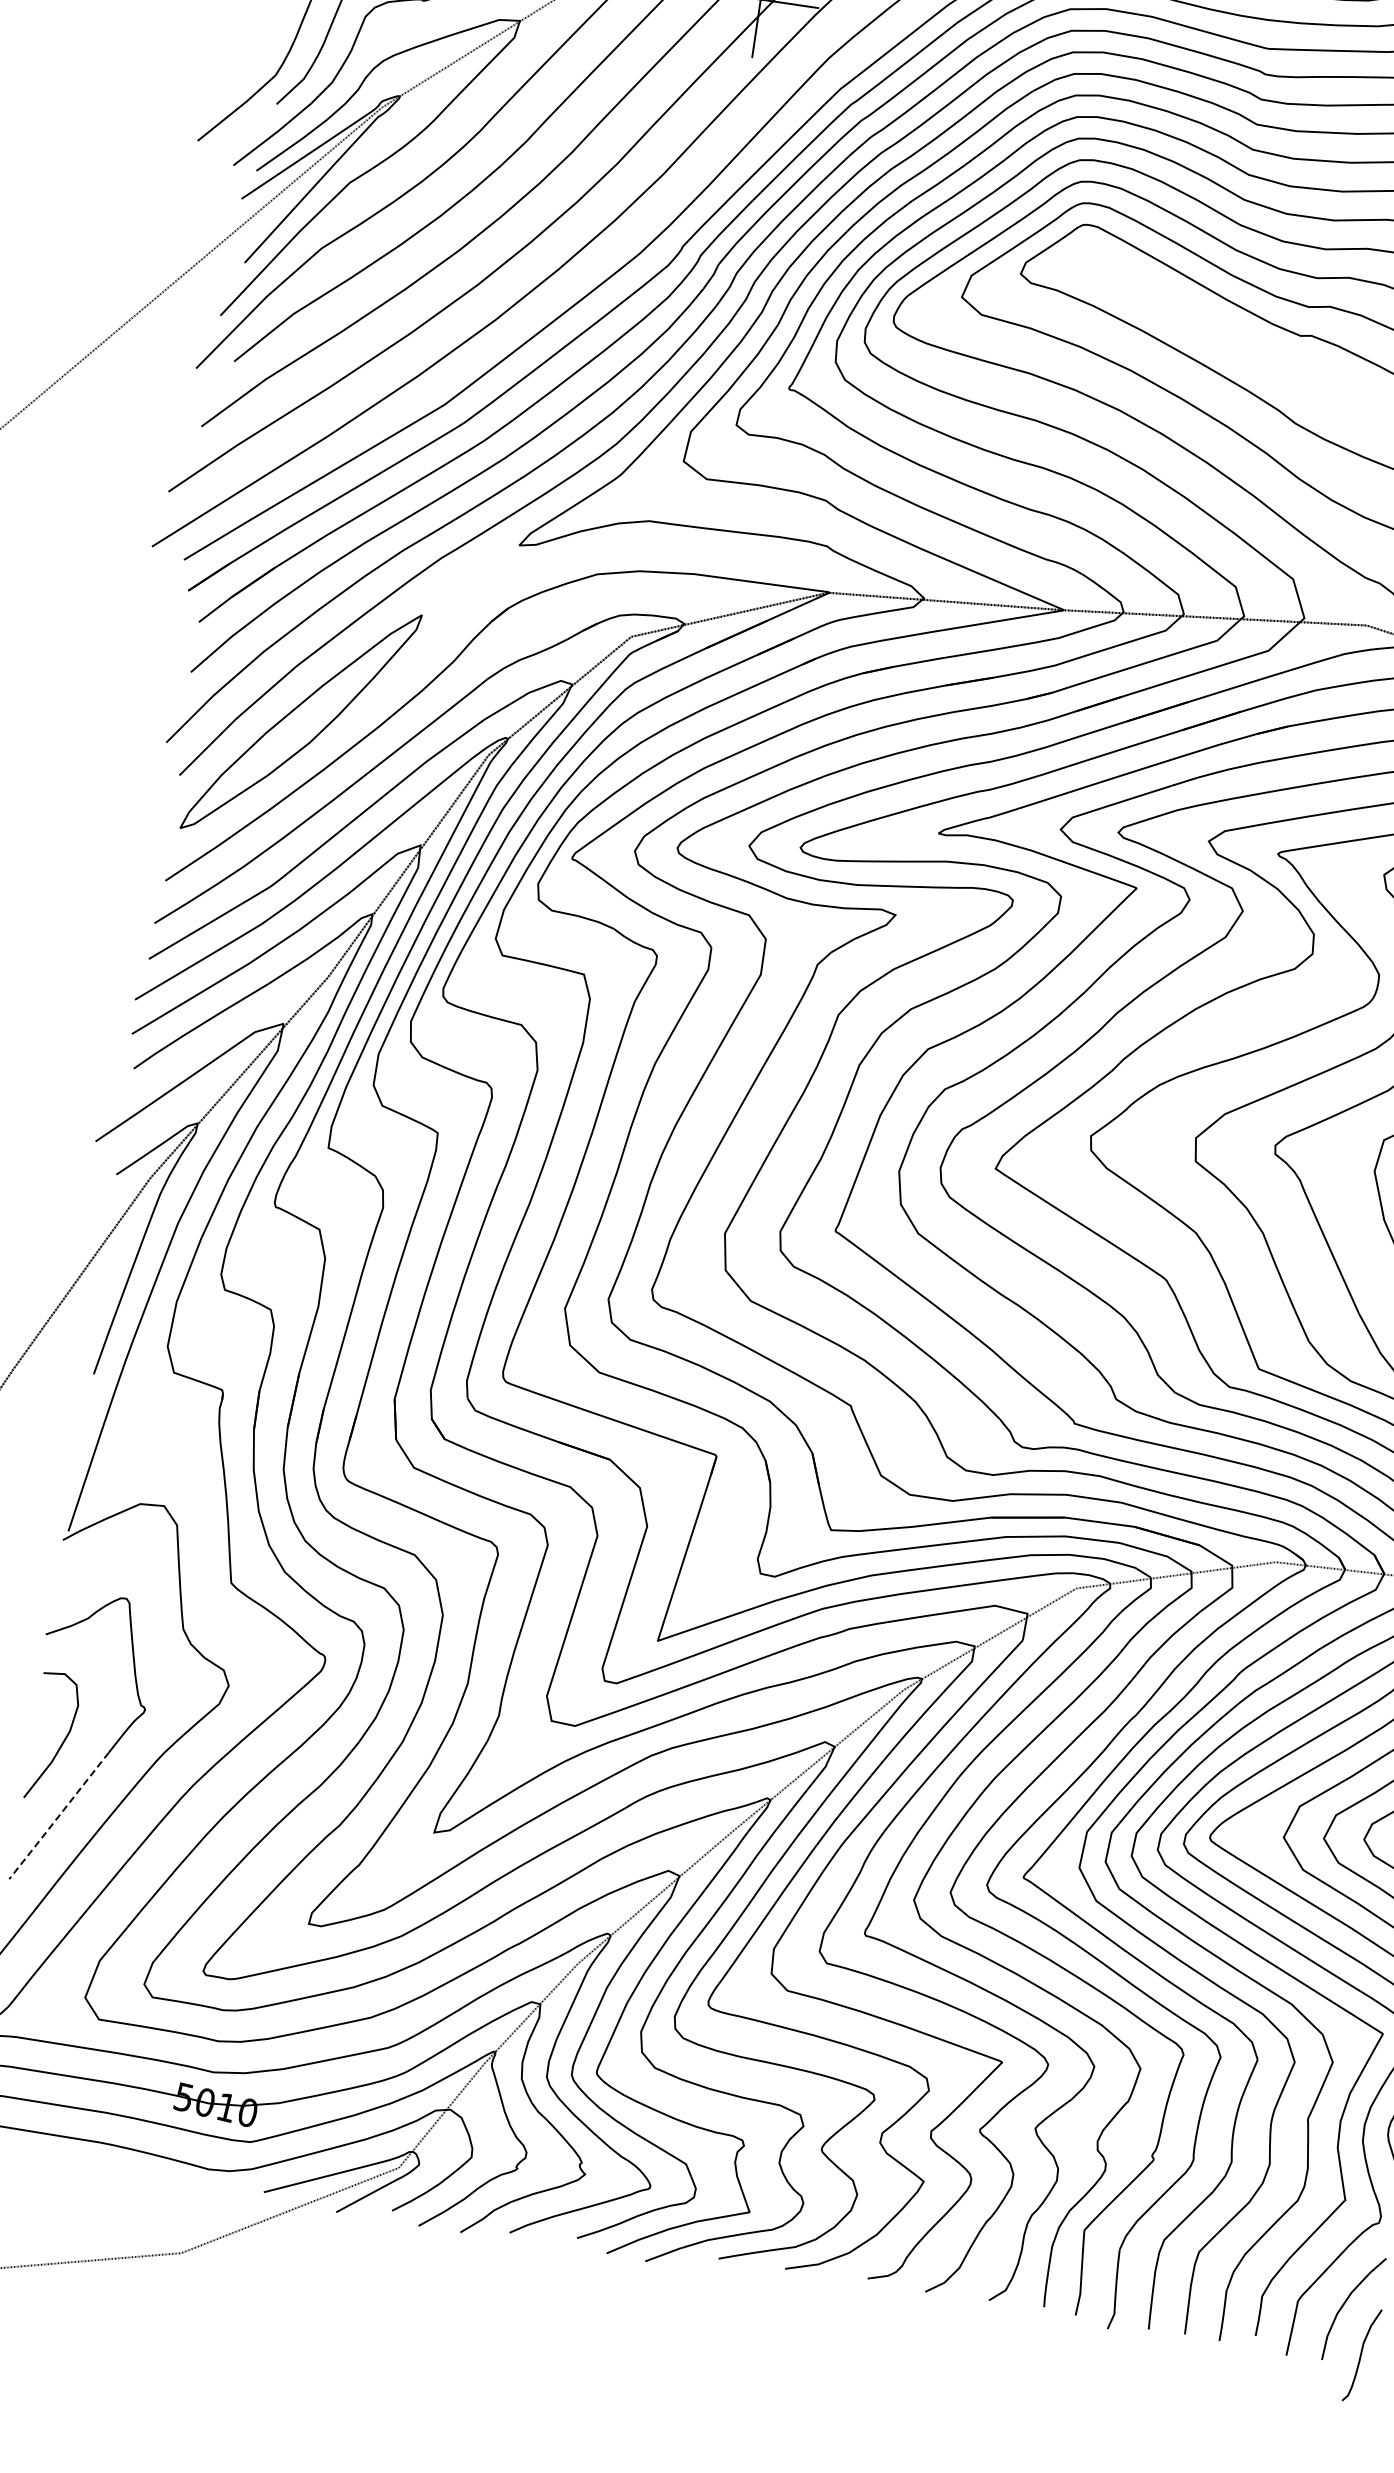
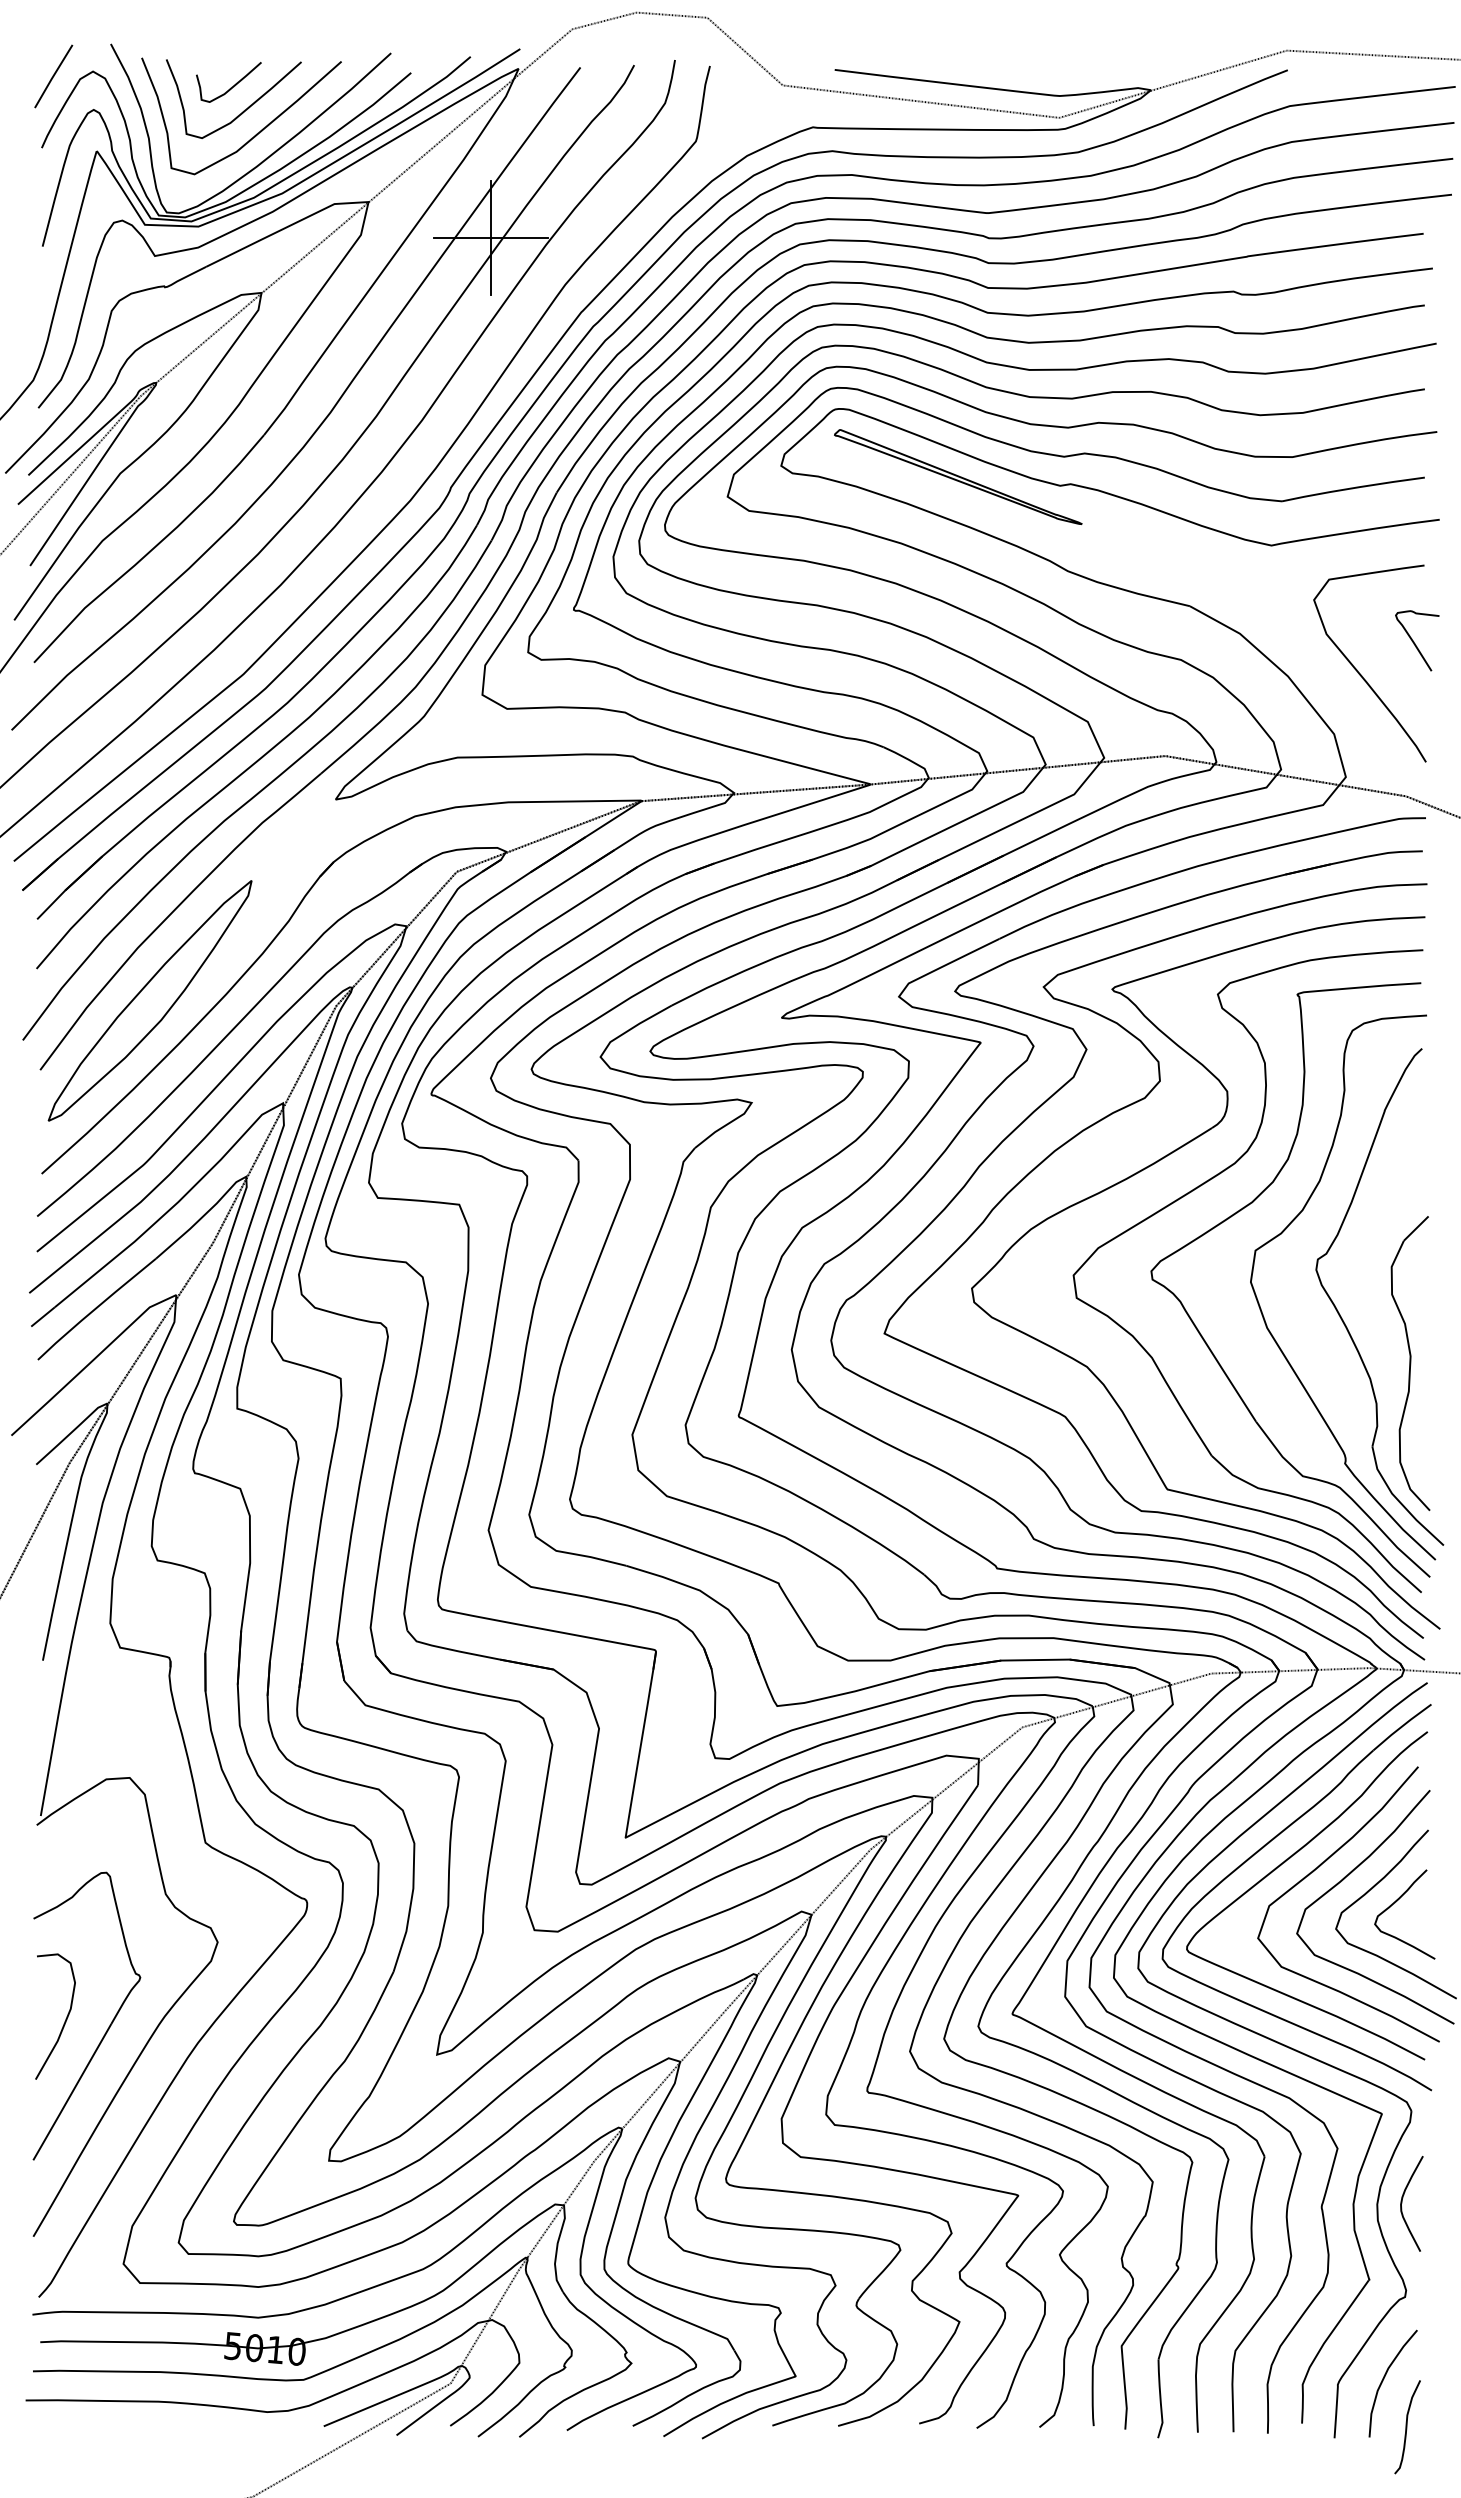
part: (1198, 311) -> (958, 476), added
line: (59, 1816) -> (72, 2092), dashed -> solid

